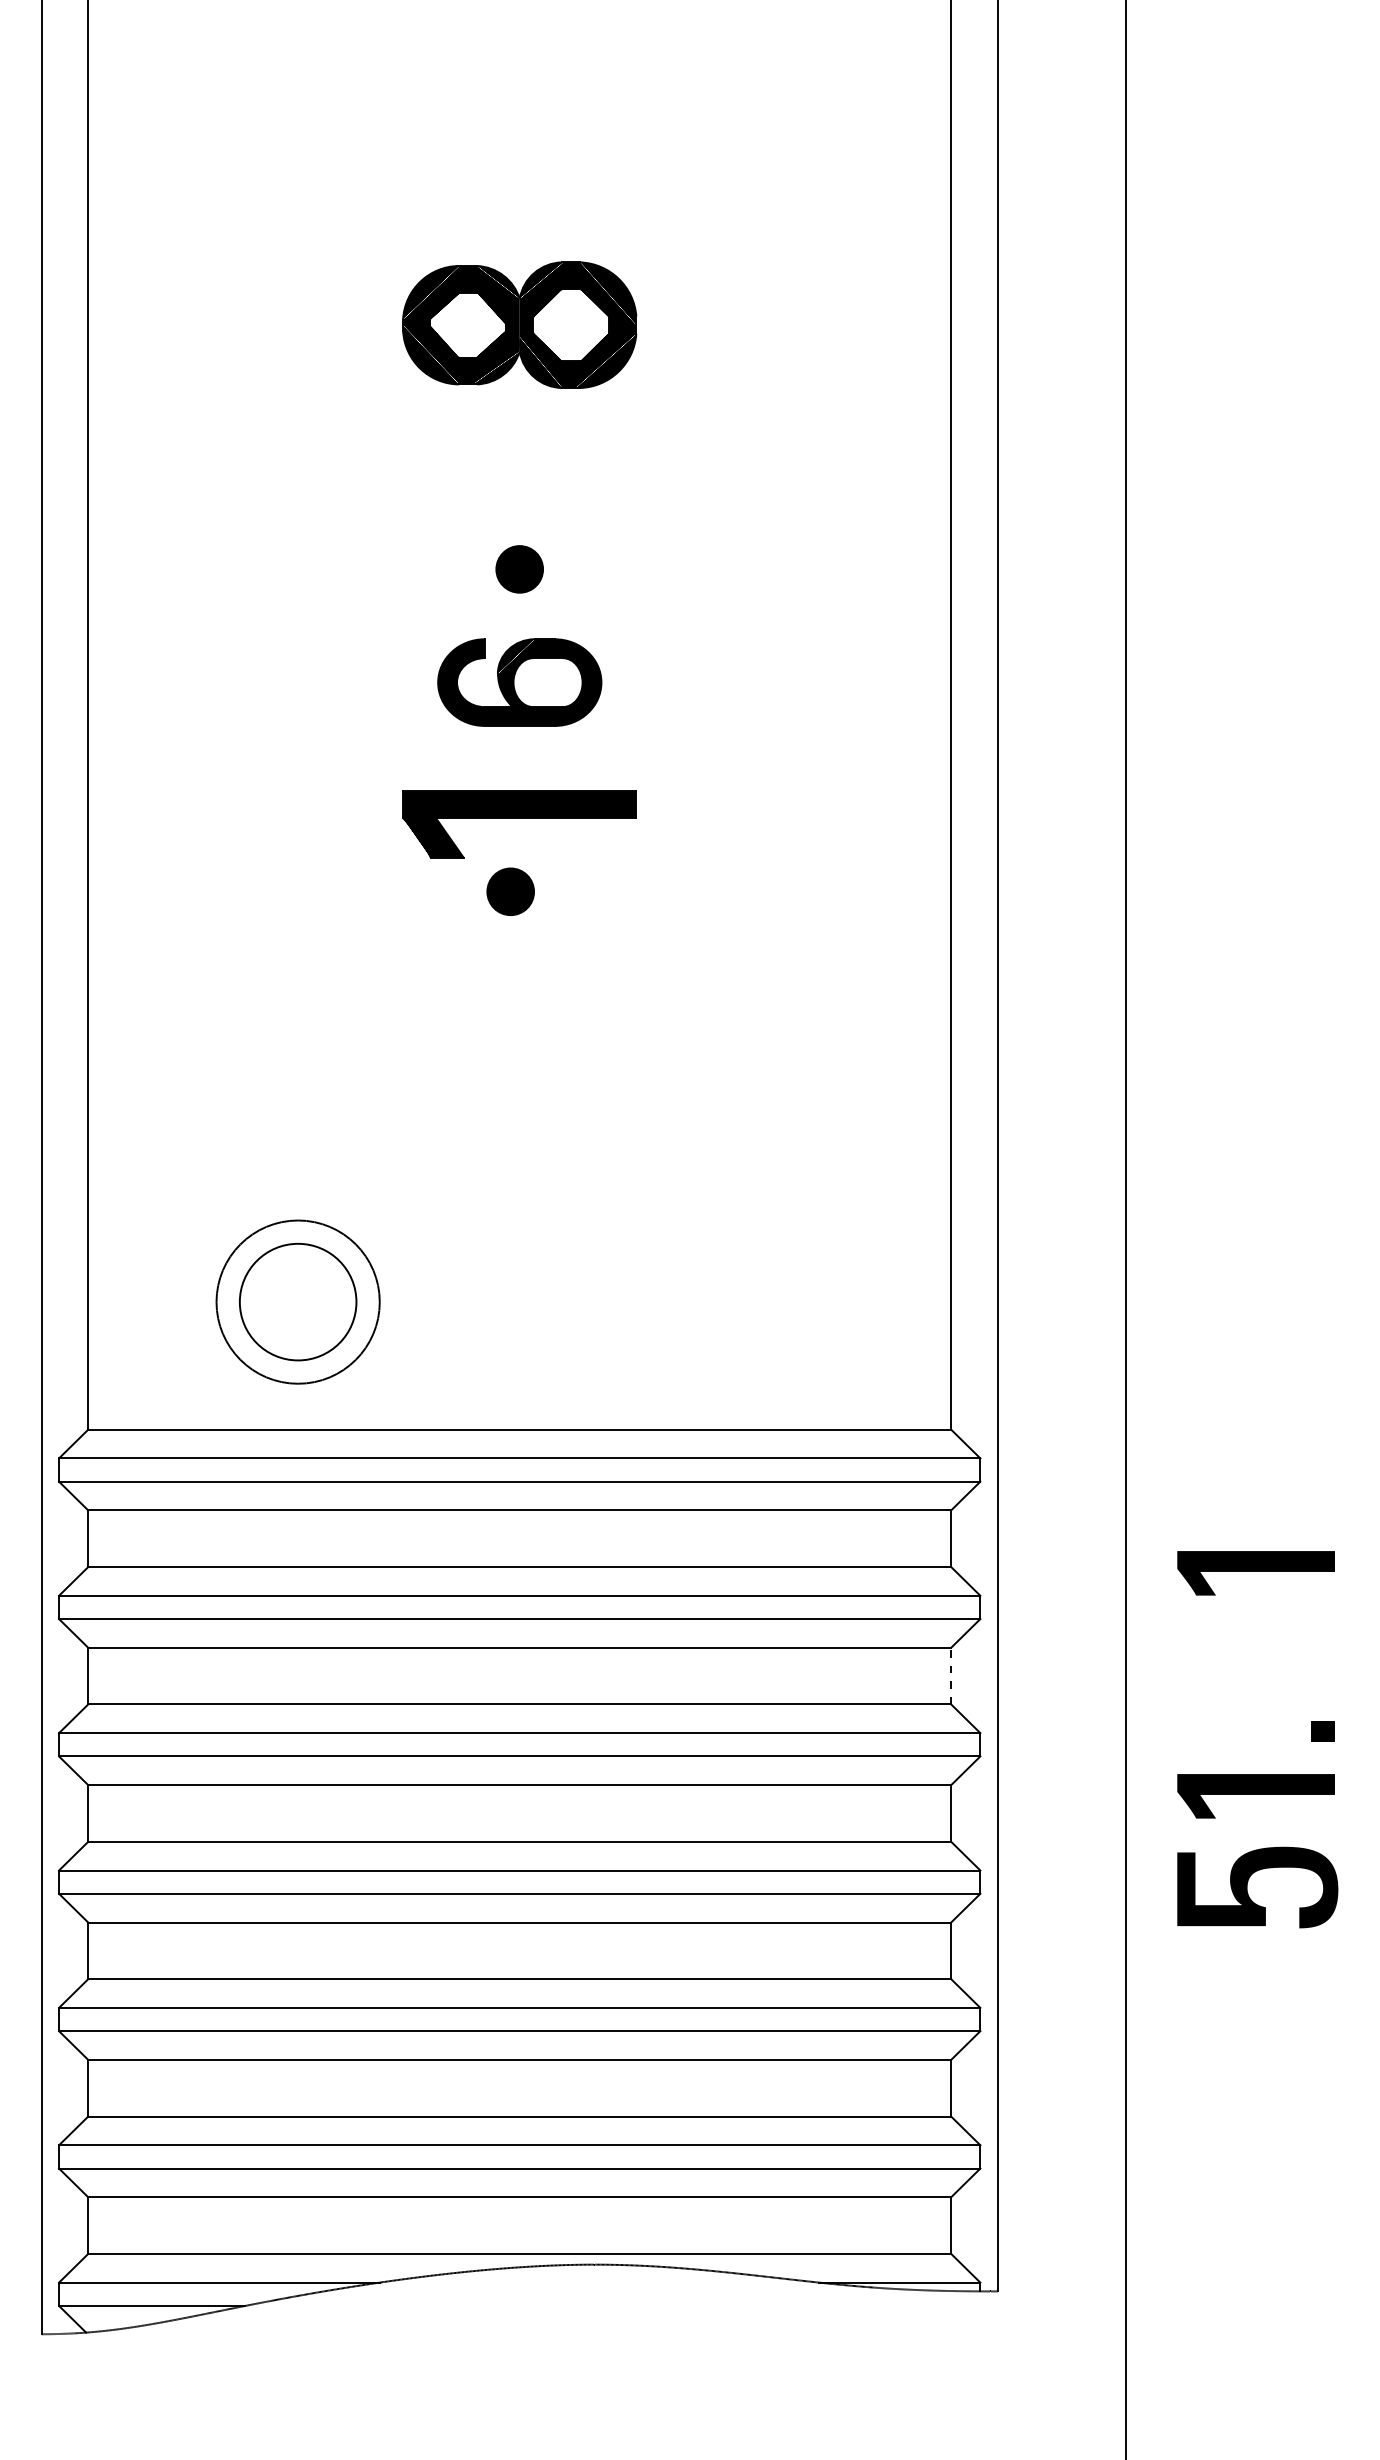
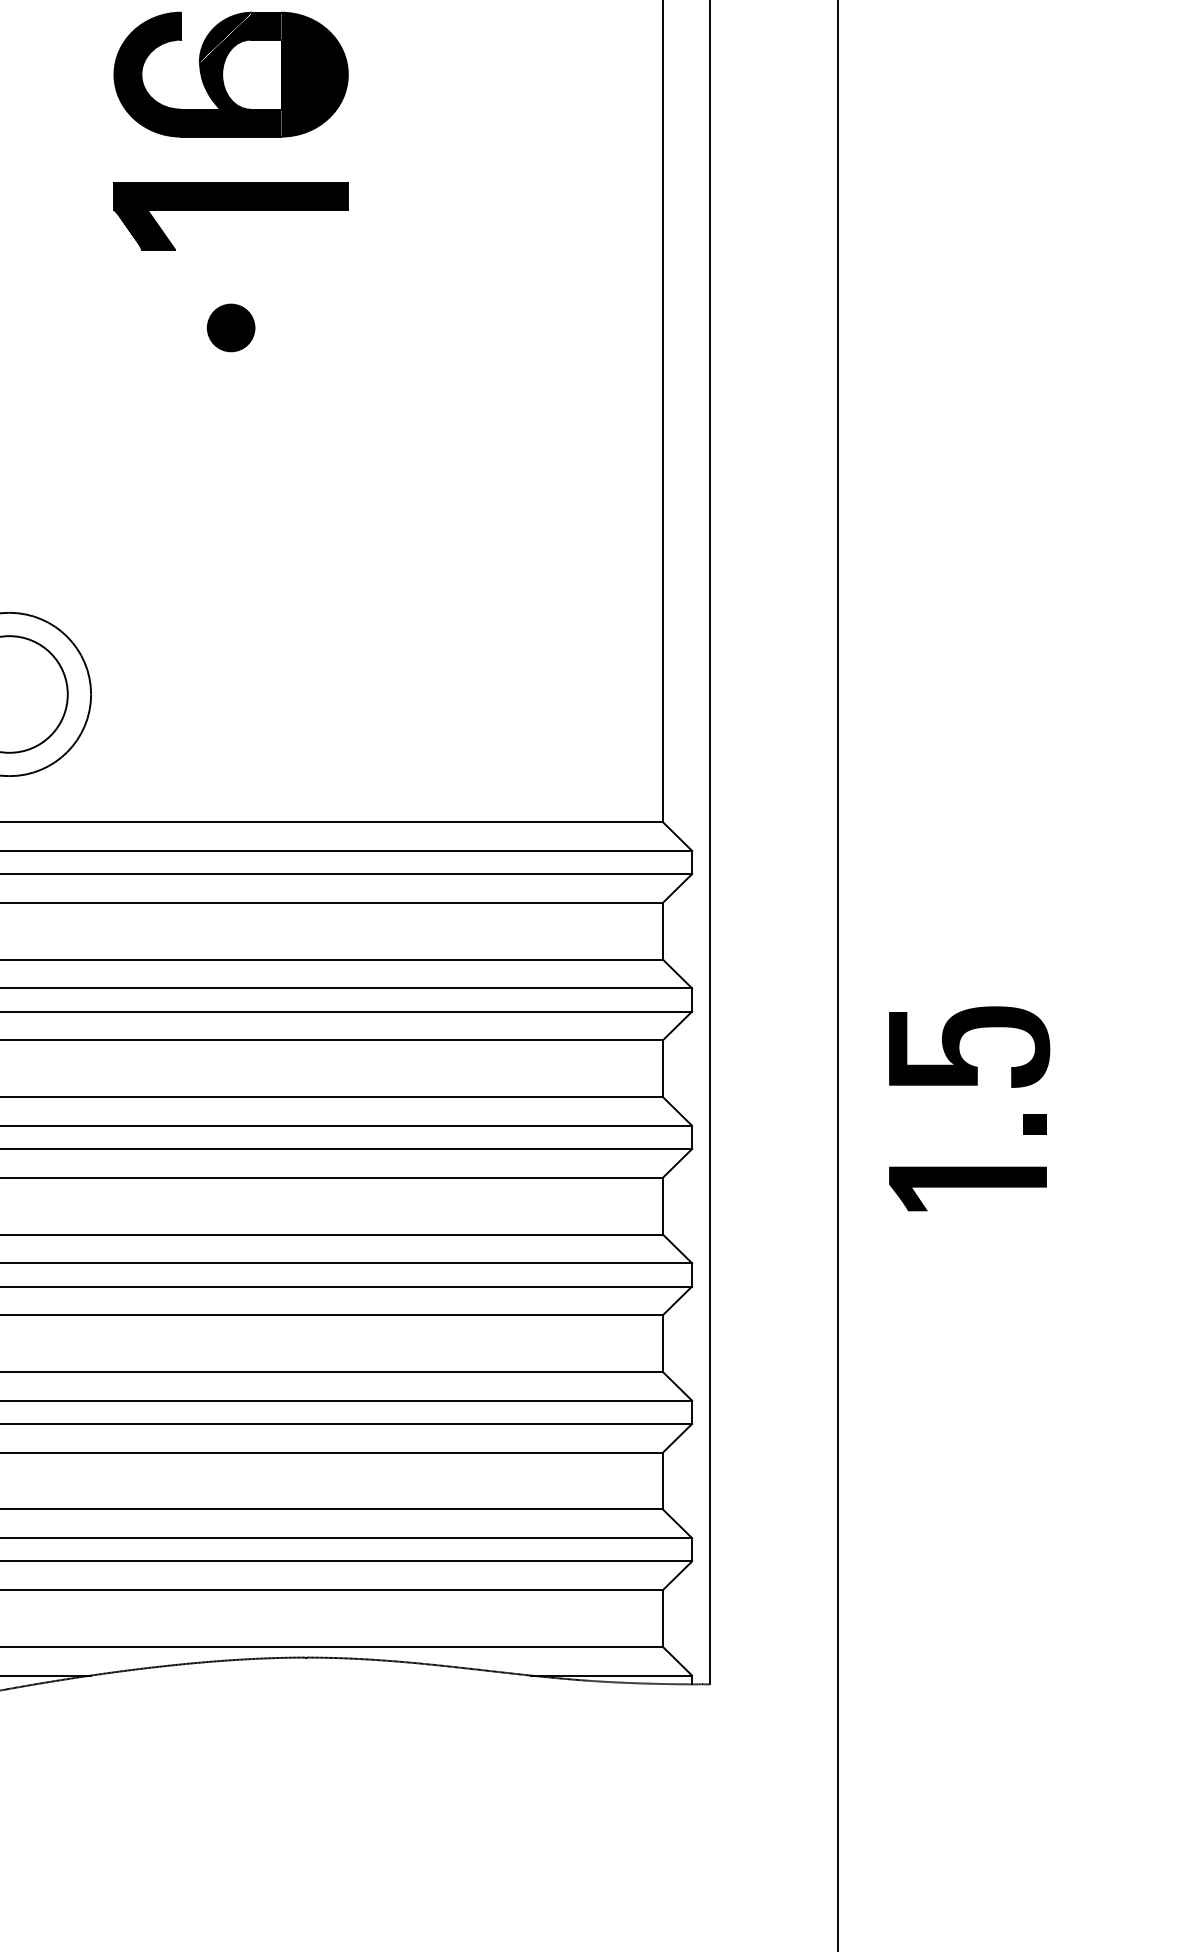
part: (519, 682) -> (230, 74), size x1.43
part: (510, 891) -> (230, 327), moved
part: (1255, 1573) -> (967, 966), removed
line: (951, 1675) -> (663, 1068), dashed -> solid
part: (1247, 1887) -> (959, 1047), moved

